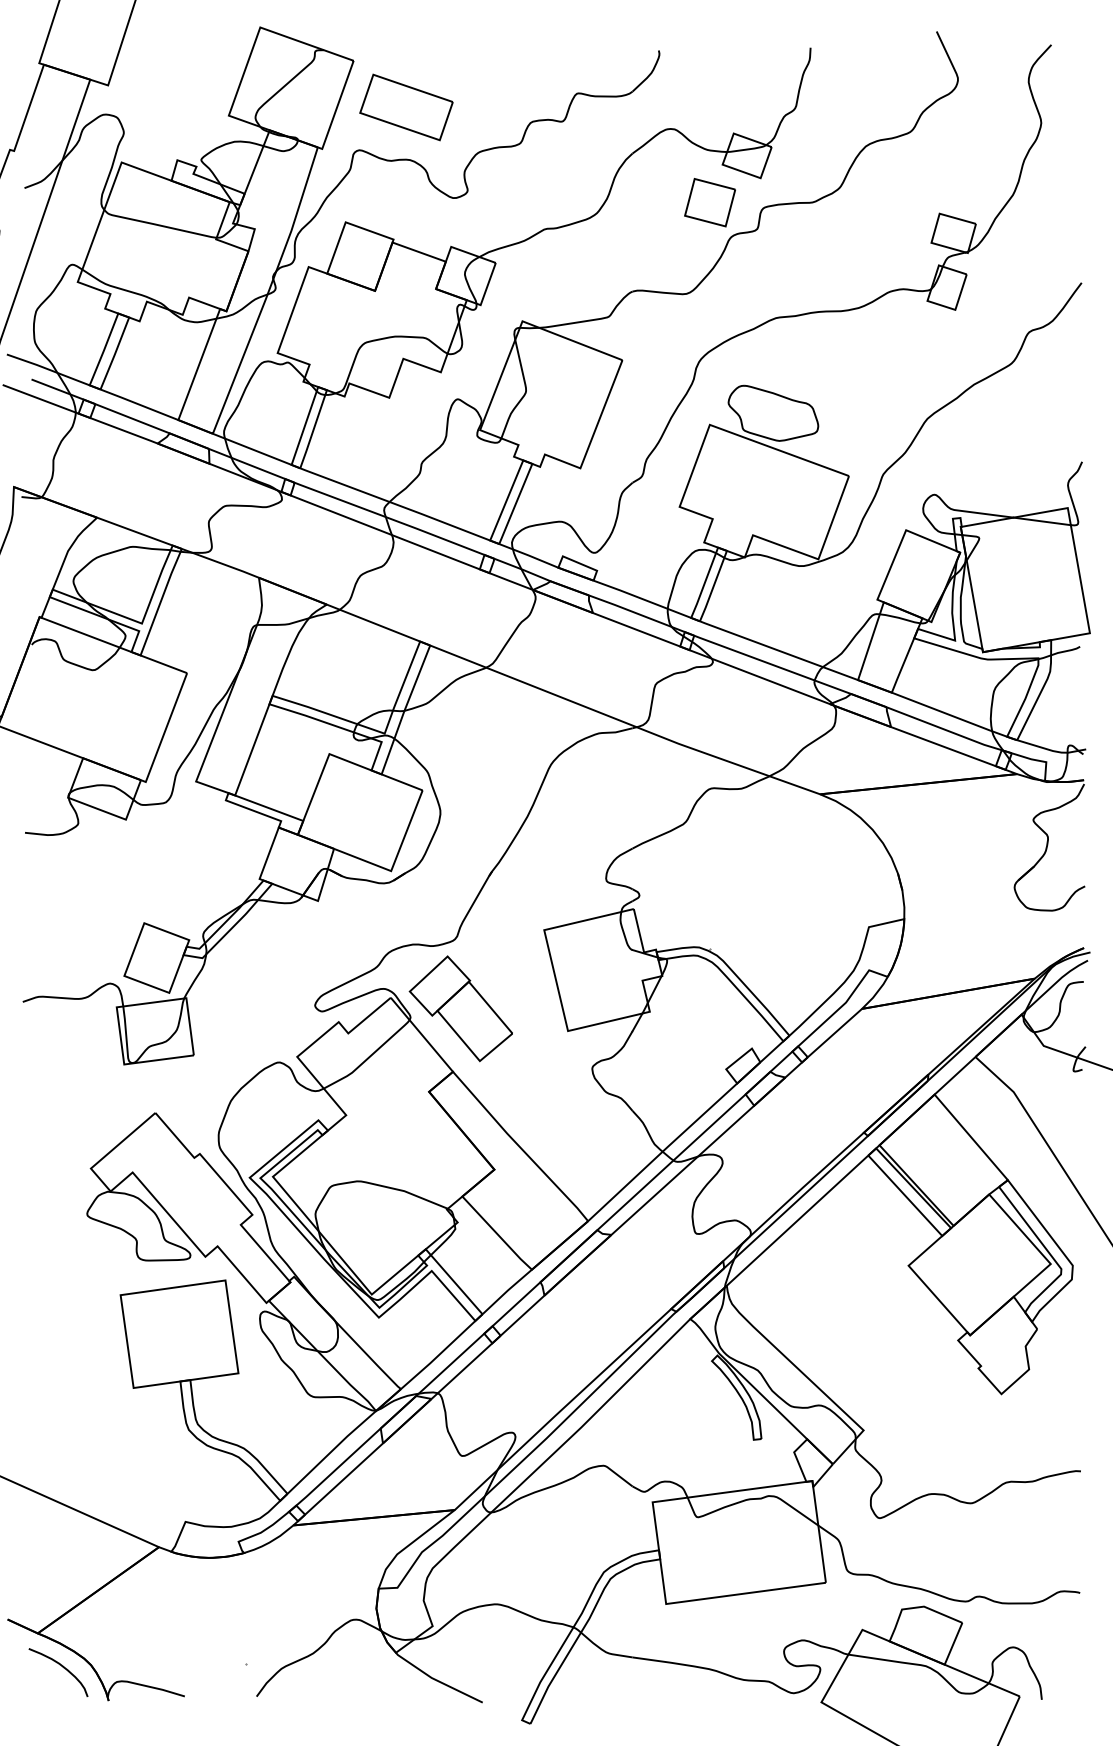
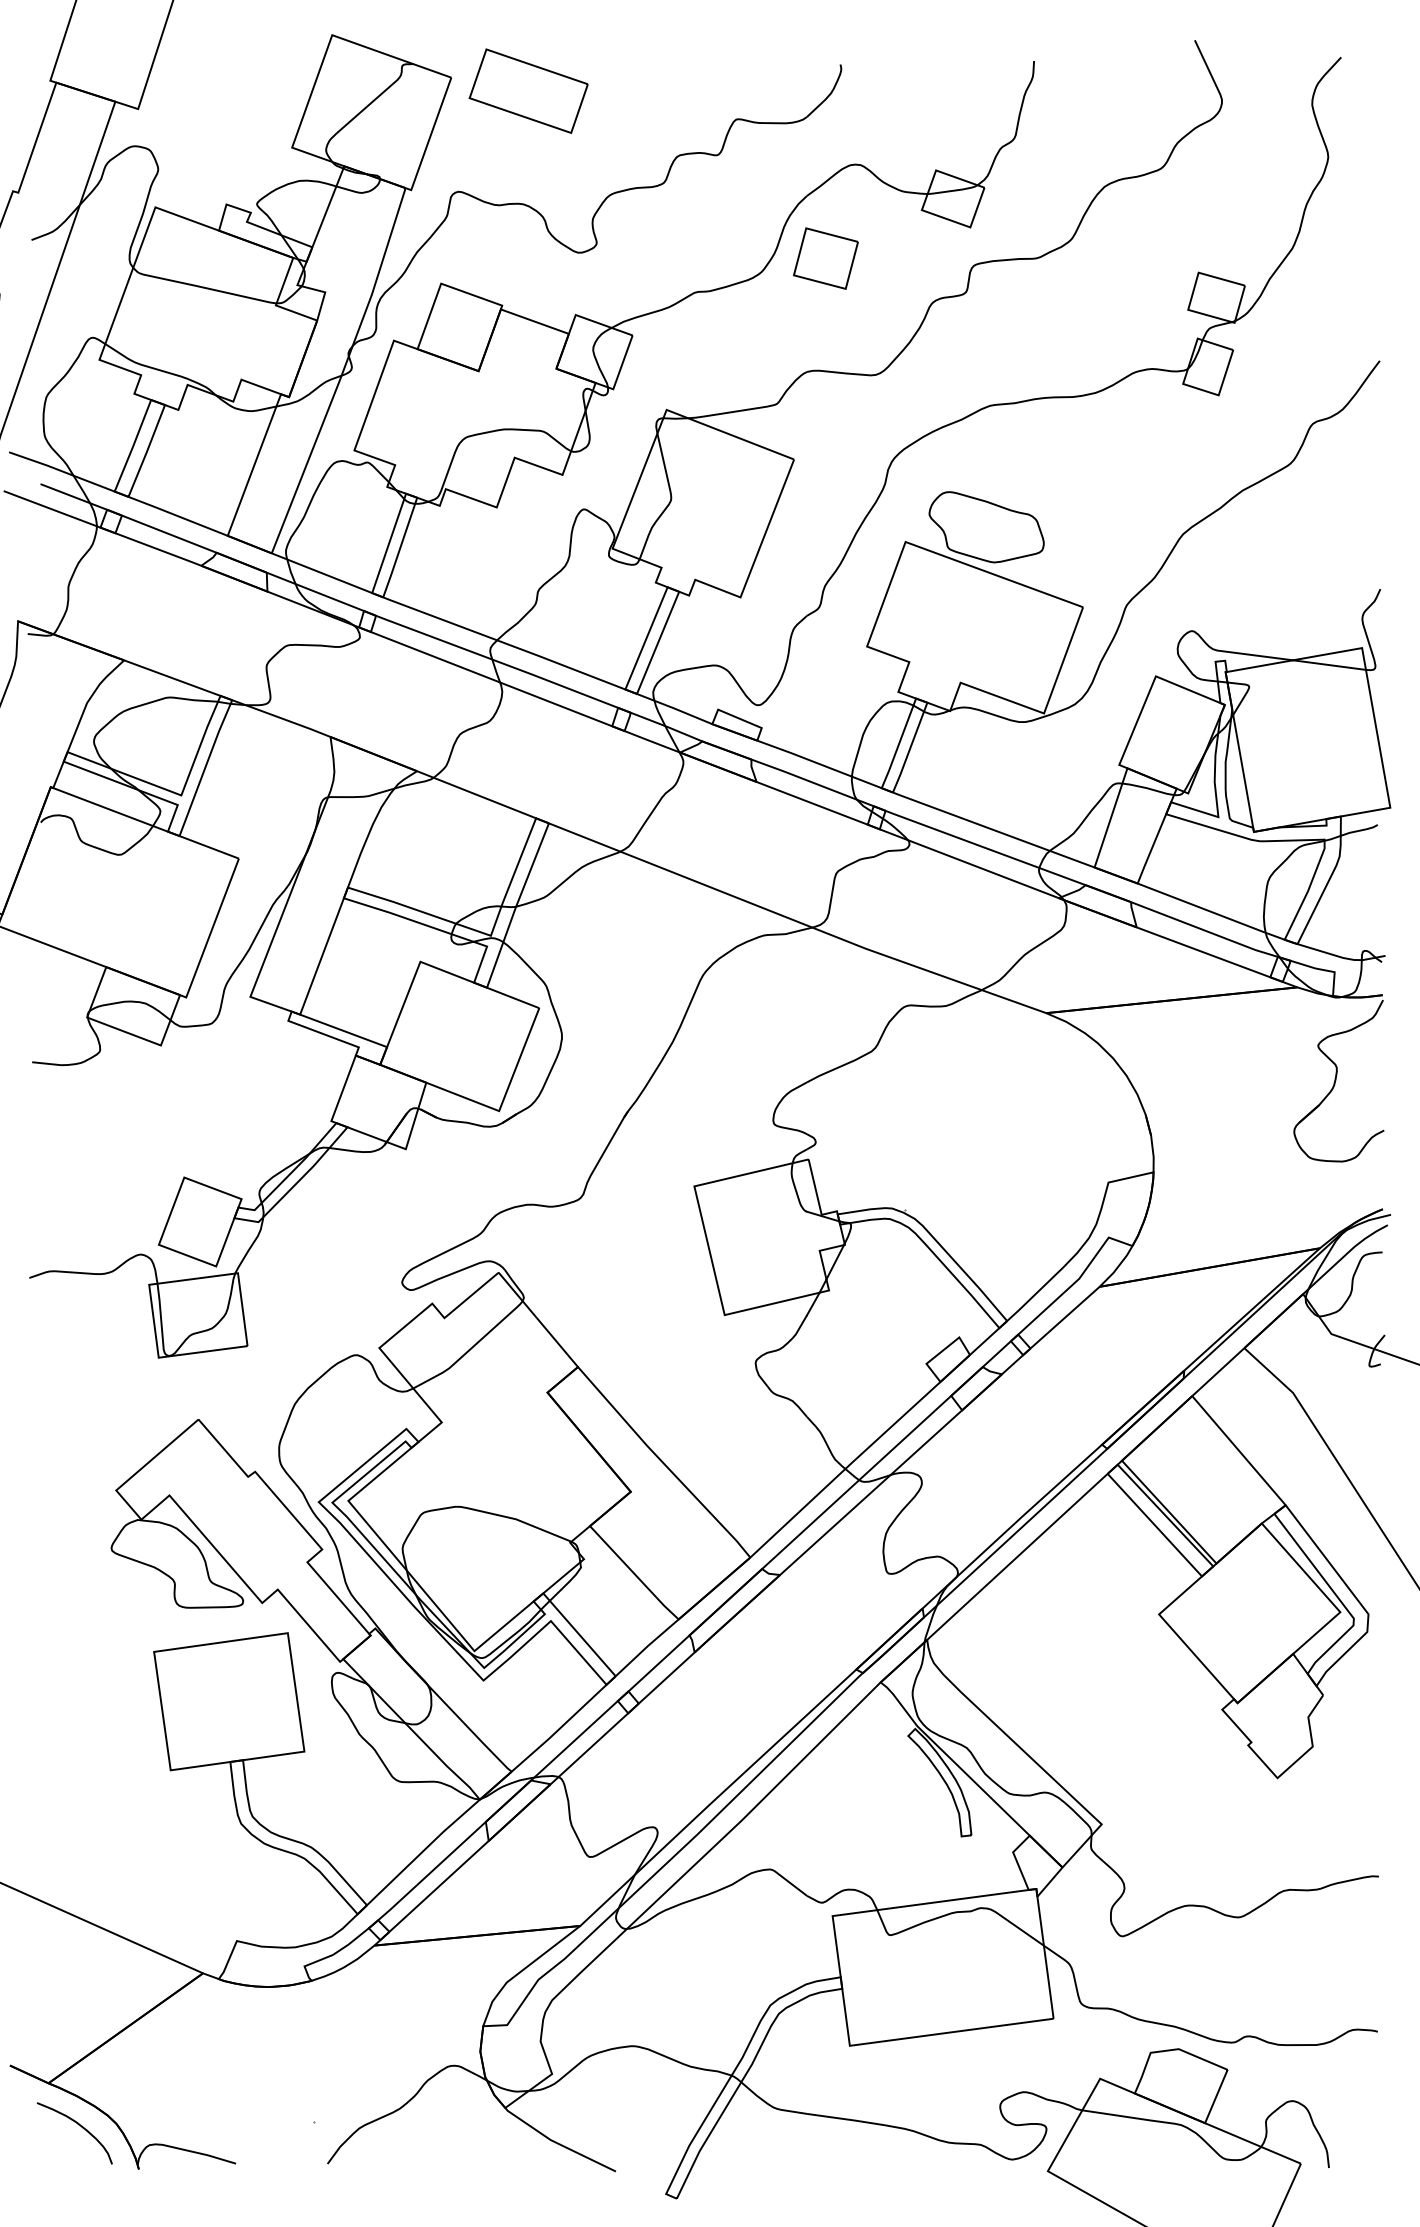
part: (406, 106) -> (528, 90), moved
part: (709, 202) -> (825, 258), moved
part: (461, 1008) -> (588, 1286), removed

